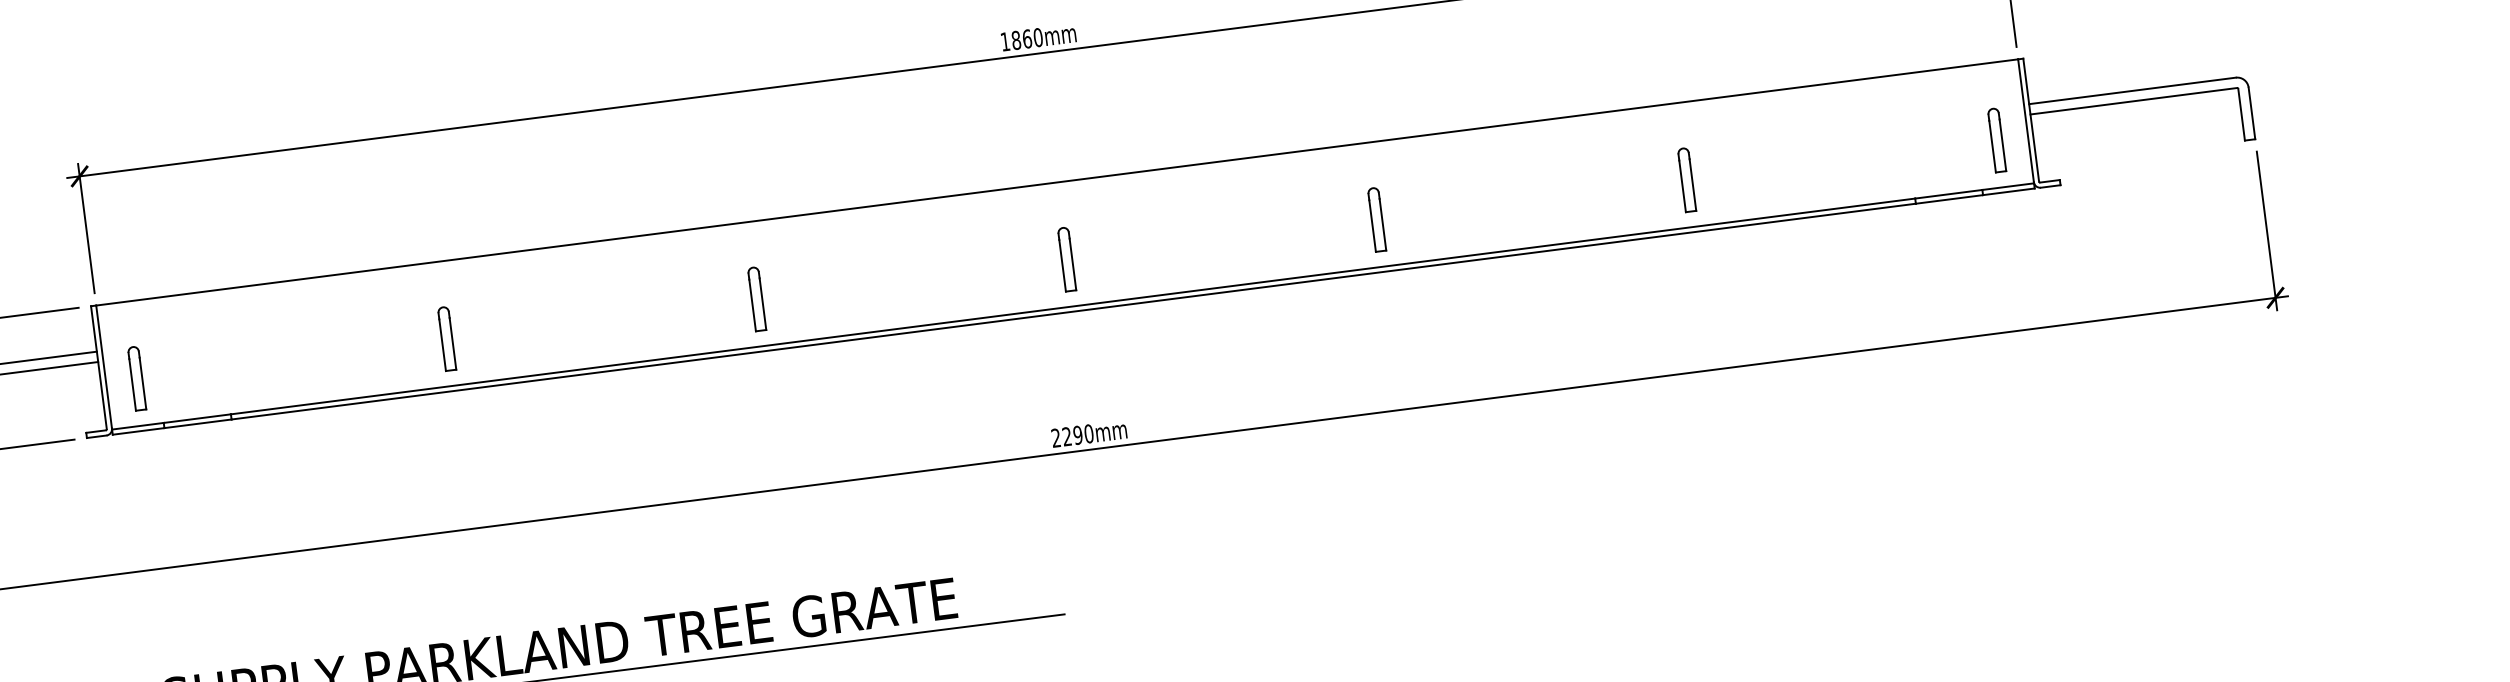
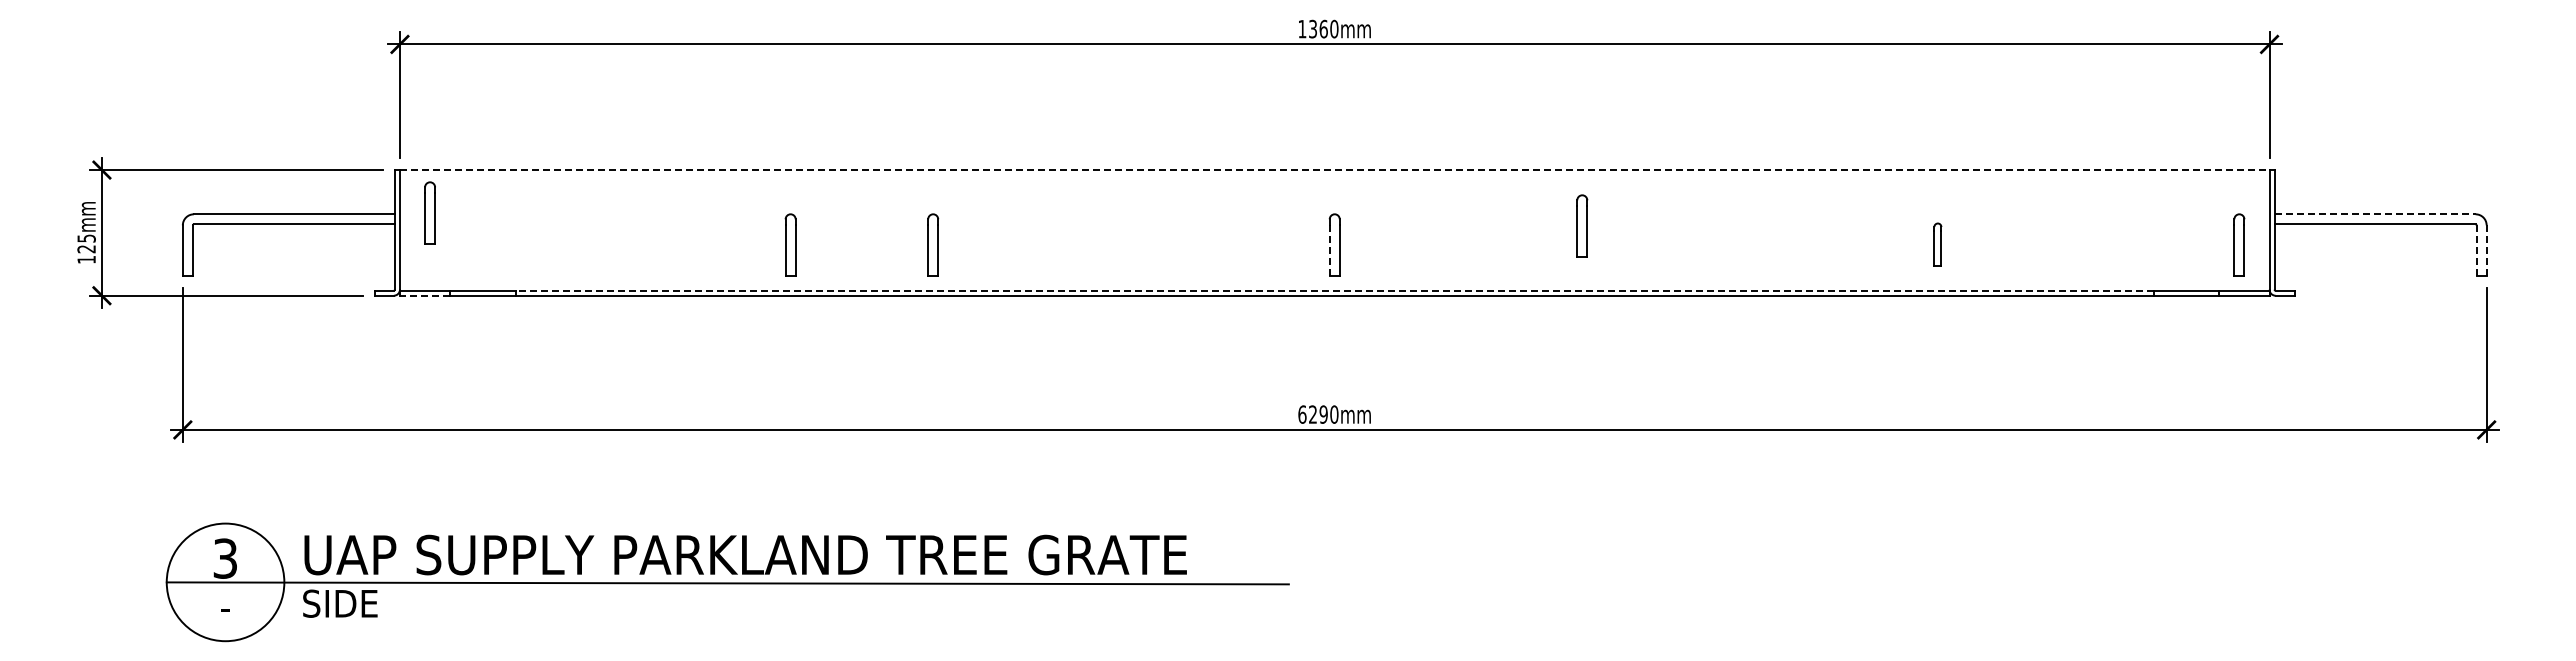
text: (1016, 40) -> (1313, 29), 1860mm -> 1360mm
line: (2132, 91) -> (2375, 214), solid -> dashed
line: (2251, 113) -> (2486, 250), solid -> dashed
line: (2241, 114) -> (2476, 250), solid -> dashed
part: (1686, 179) -> (1937, 244), size x0.7
line: (1056, 182) -> (1334, 170), solid -> dashed
part: (1377, 219) -> (1582, 225), moved
line: (1062, 265) -> (1329, 250), solid -> dashed
part: (757, 298) -> (933, 244), moved
line: (1072, 306) -> (1334, 290), solid -> dashed
part: (446, 338) -> (790, 244), moved
part: (136, 378) -> (429, 212), moved
line: (137, 431) -> (424, 295), solid -> dashed
text: (1056, 437) -> (1302, 414), 2290mm -> 6290mm

